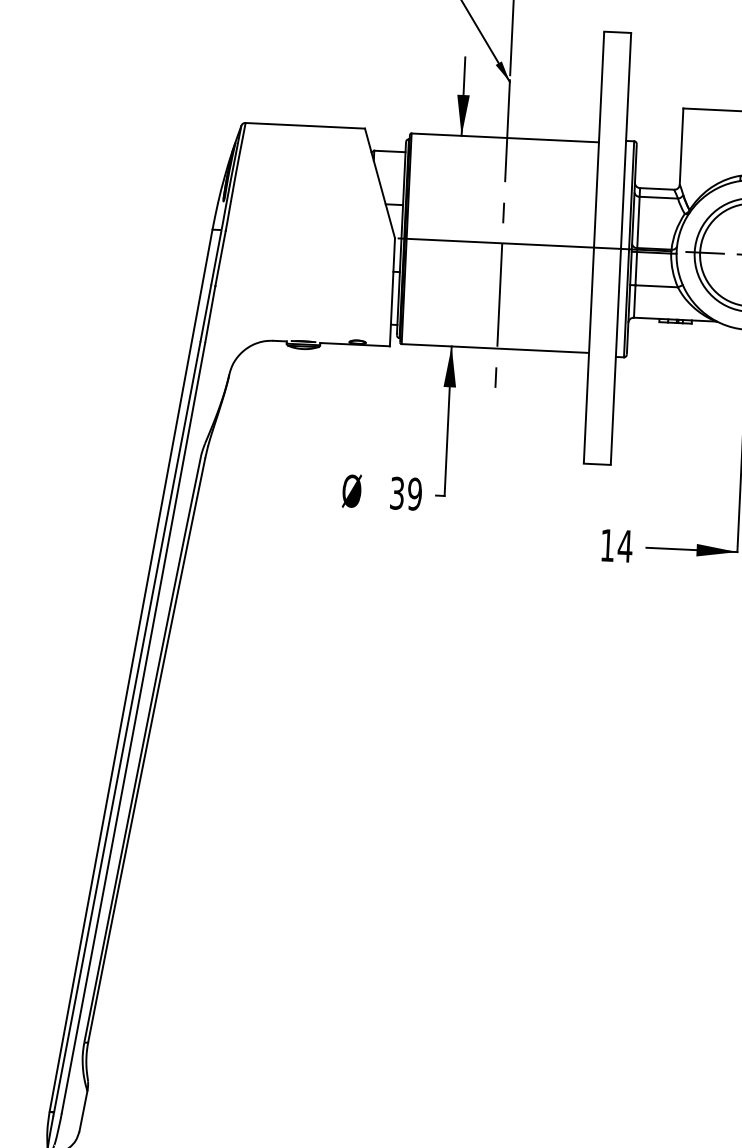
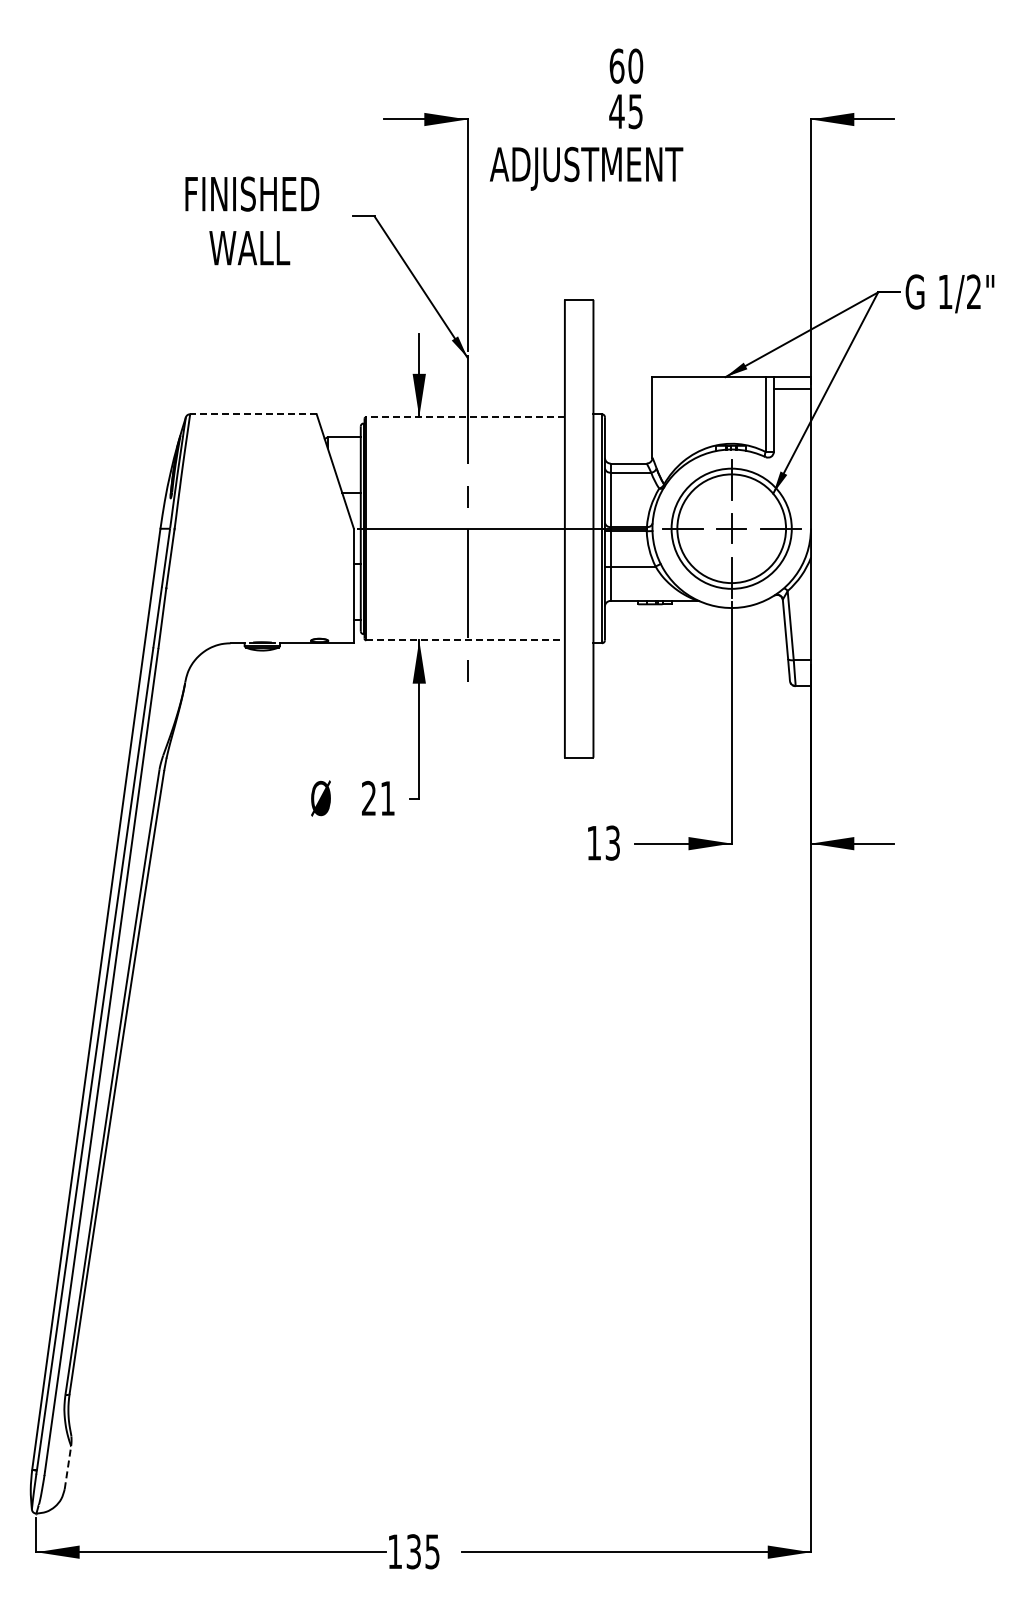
line: (304, 125) -> (252, 414), solid -> dashed
line: (505, 138) -> (465, 417), solid -> dashed
line: (496, 348) -> (466, 640), solid -> dashed
text: (406, 493) -> (378, 798), 39 -> 21
text: (624, 545) -> (612, 842), 14 -> 13
line: (83, 1111) -> (67, 1467), solid -> dashed

